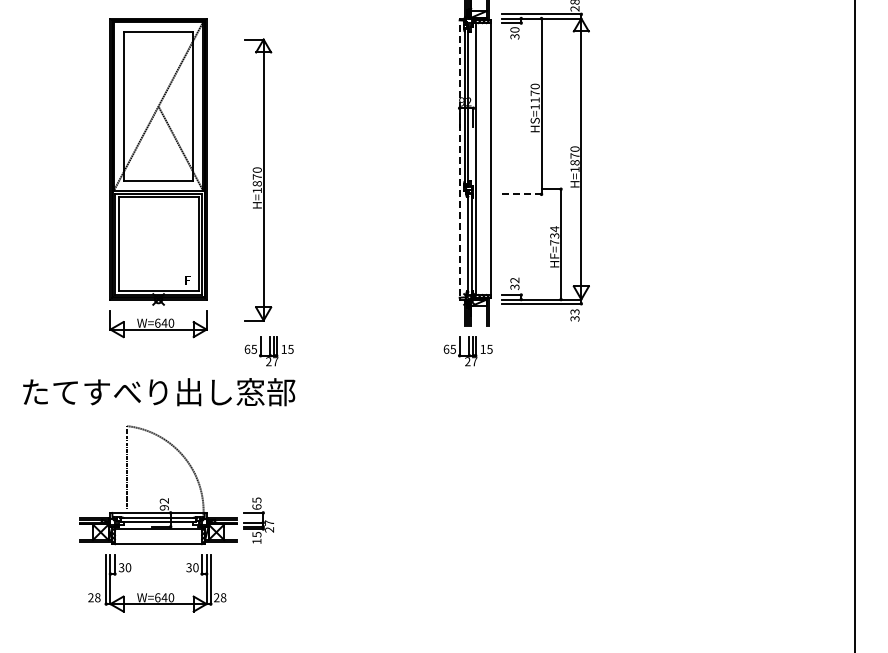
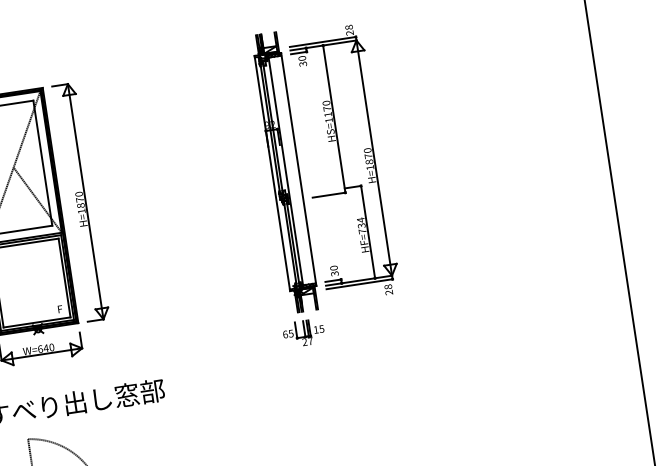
line: (459, 158) -> (272, 173), dashed -> solid
part: (258, 179) -> (81, 201), moved
line: (522, 194) -> (329, 195), dashed -> solid
text: (514, 280) -> (333, 268), 32 -> 30
text: (574, 315) -> (388, 289), 33 -> 28
part: (268, 351) -> (136, 358), removed

